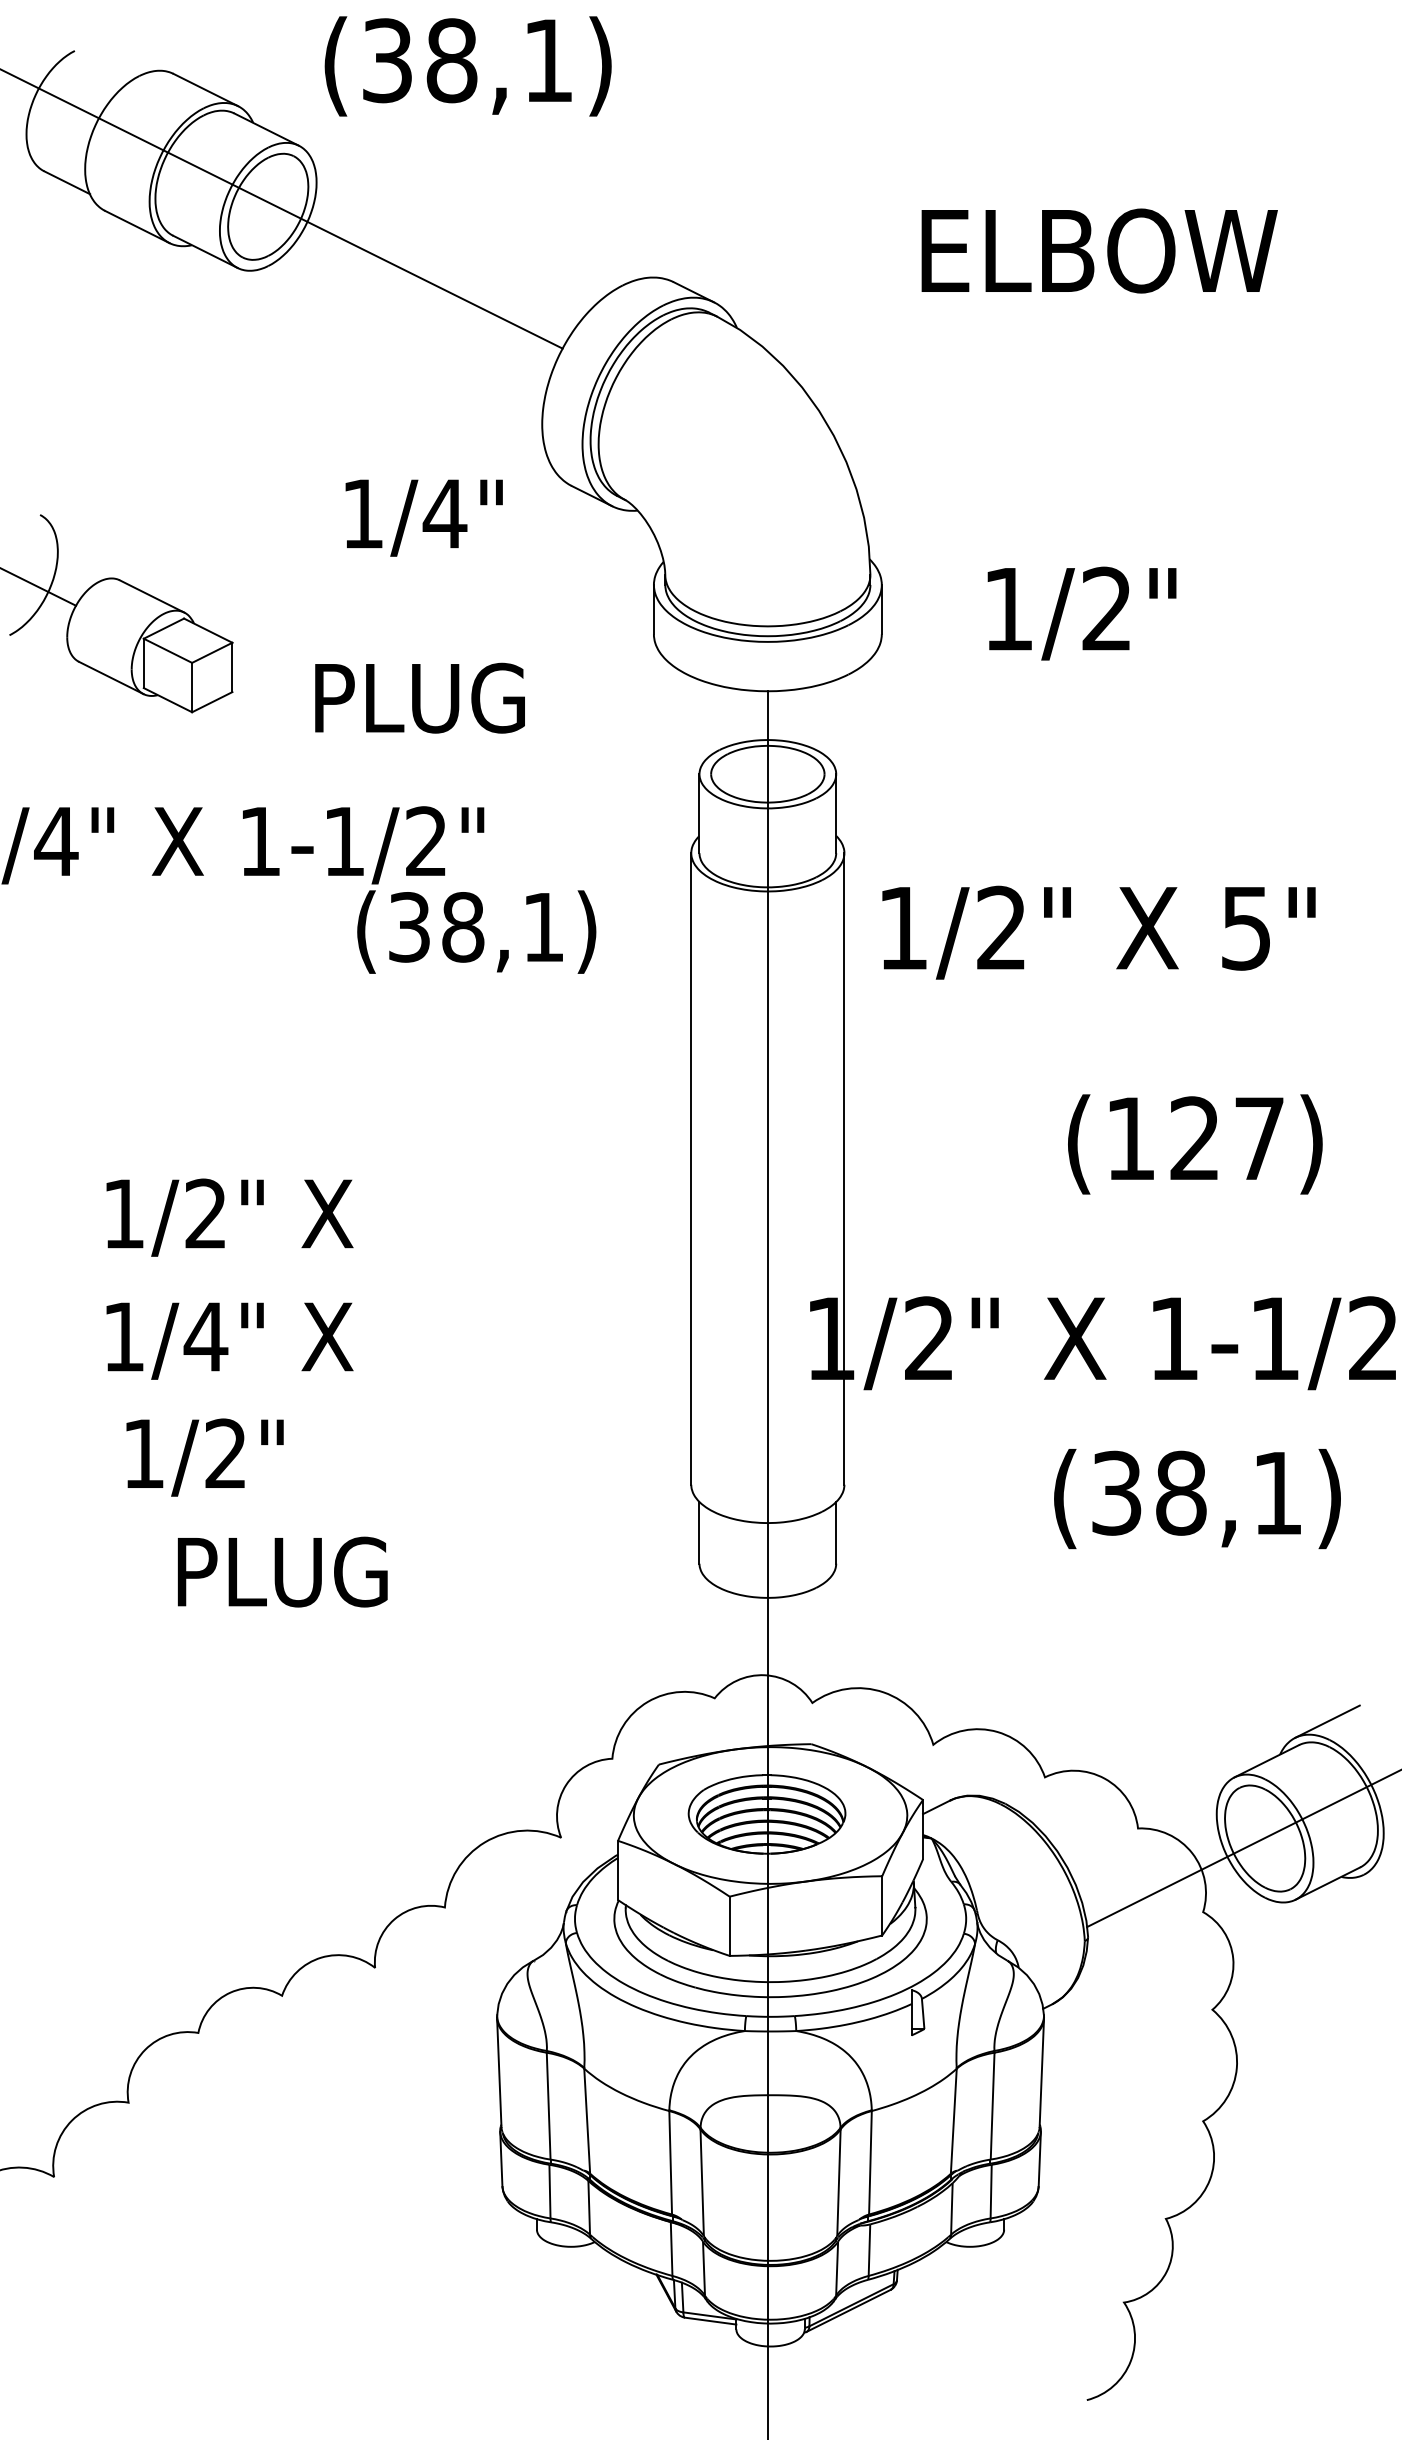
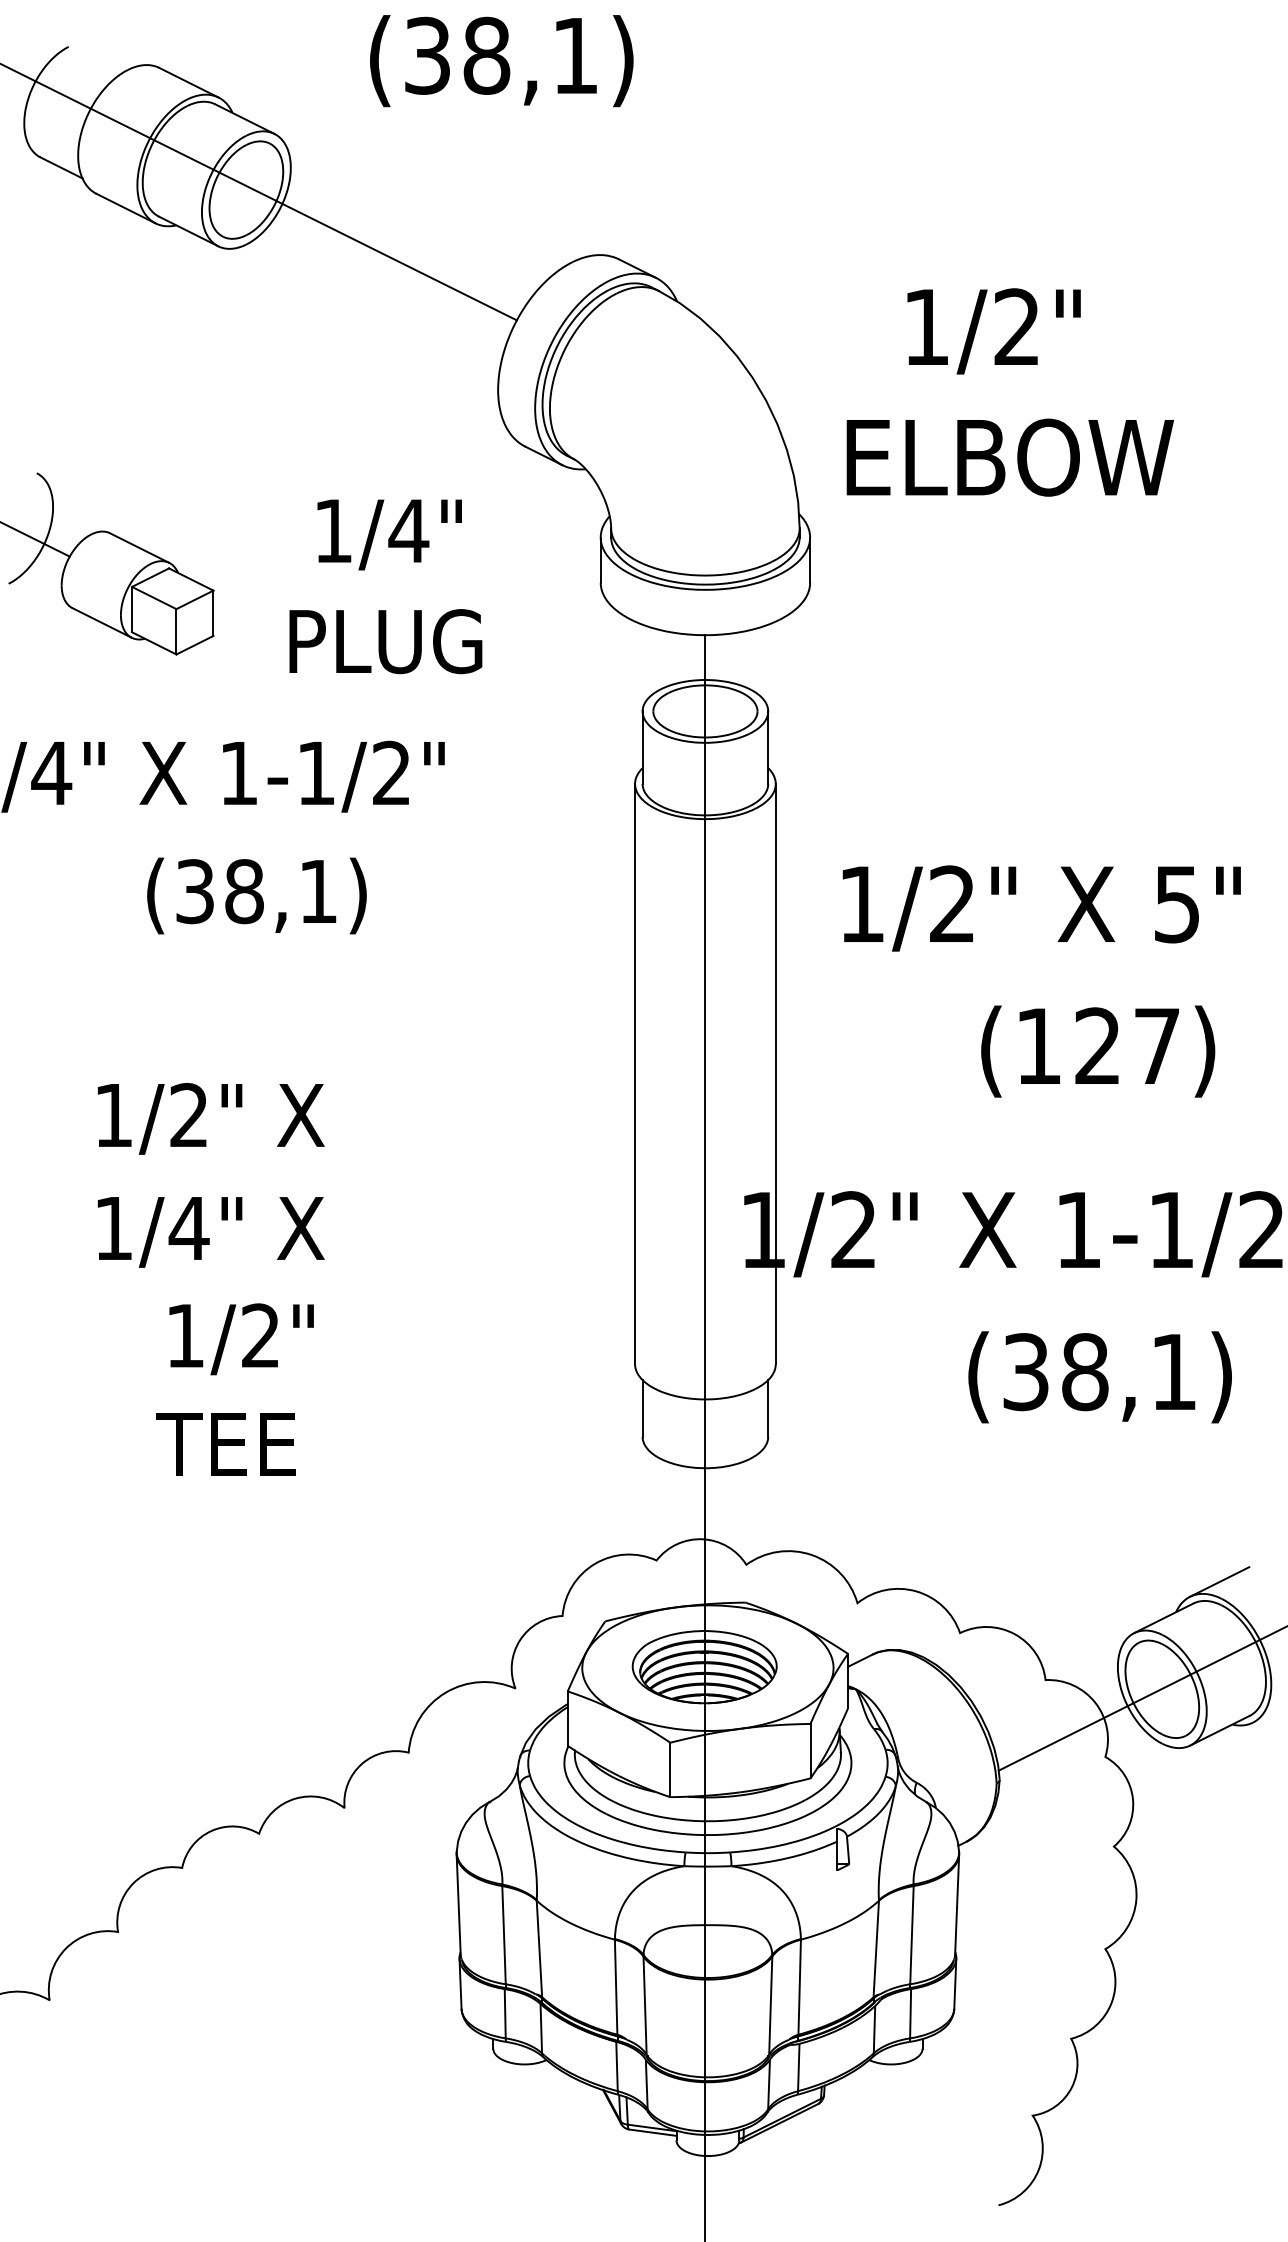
text: (467, 66) -> (501, 61), moved
text: (1099, 250) -> (1010, 457), moved
text: (423, 517) -> (389, 534), moved
text: (1081, 613) -> (993, 331), moved
text: (476, 931) -> (256, 895), moved
text: (1098, 932) -> (1041, 908), moved
text: (204, 1457) -> (241, 1339), moved
text: (278, 1571) -> (255, 1443), PLUG -> TEE

